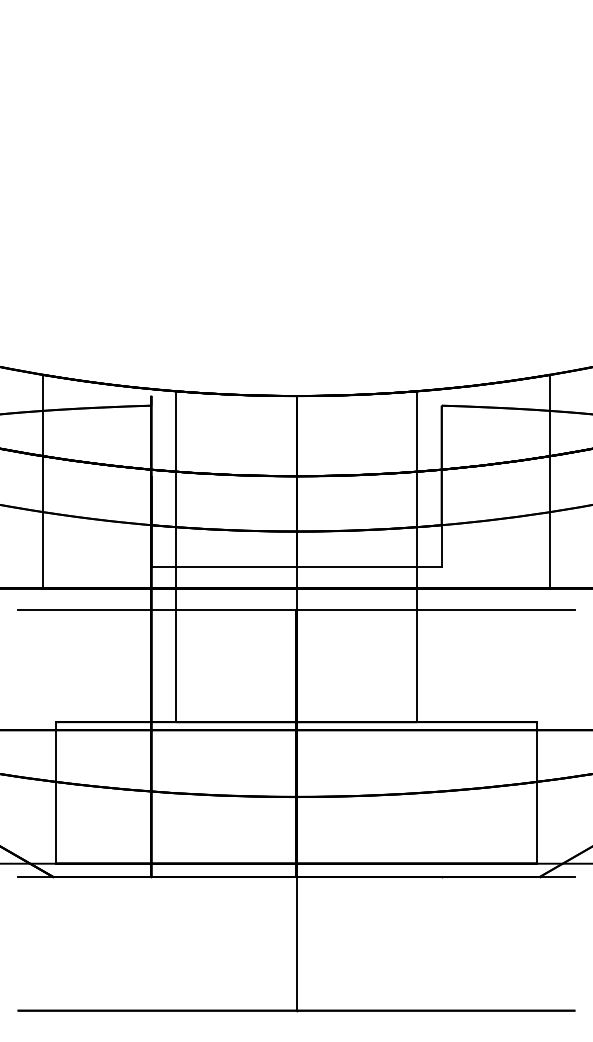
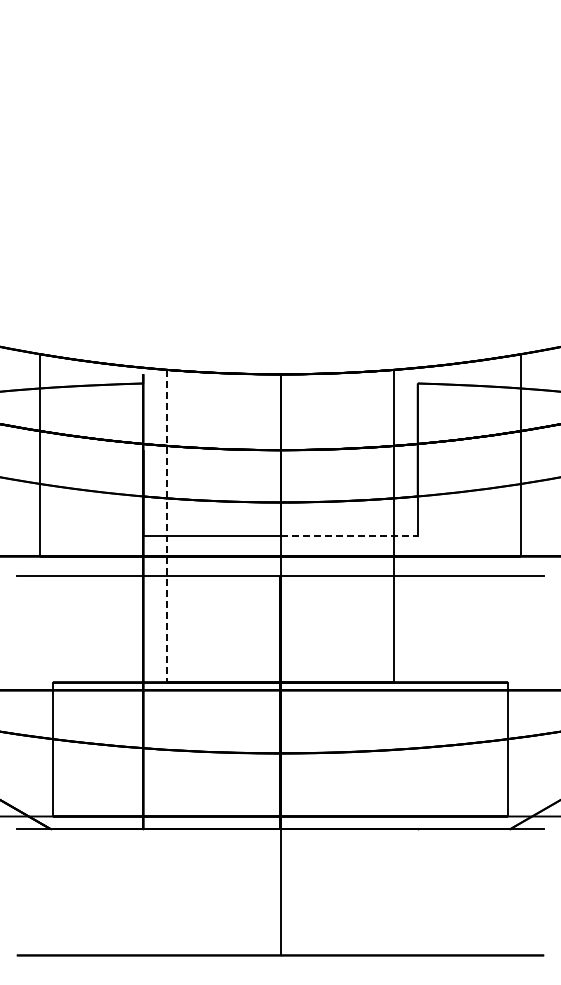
line: (175, 556) -> (166, 526), solid -> dashed
line: (369, 566) -> (349, 535), solid -> dashed

